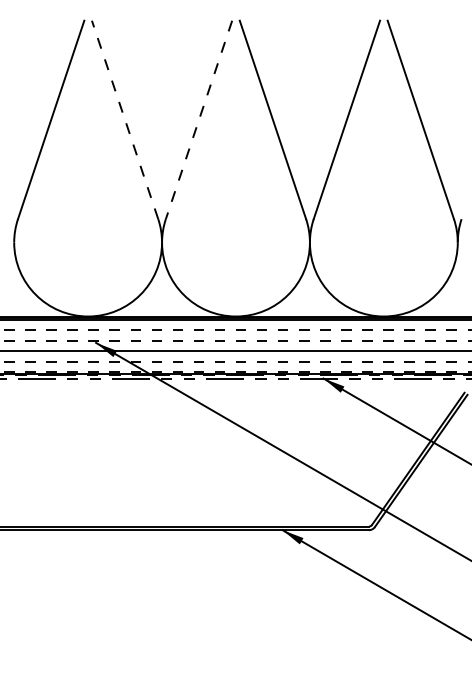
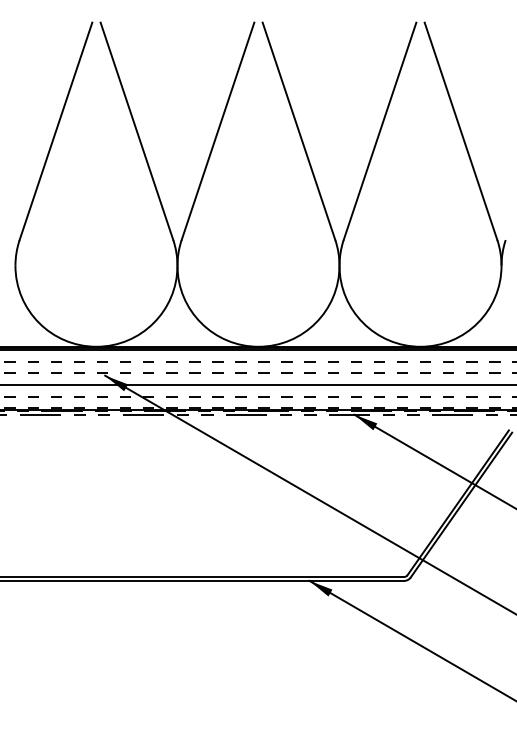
line: (124, 120) -> (136, 131), dashed -> solid
line: (198, 120) -> (217, 131), dashed -> solid

